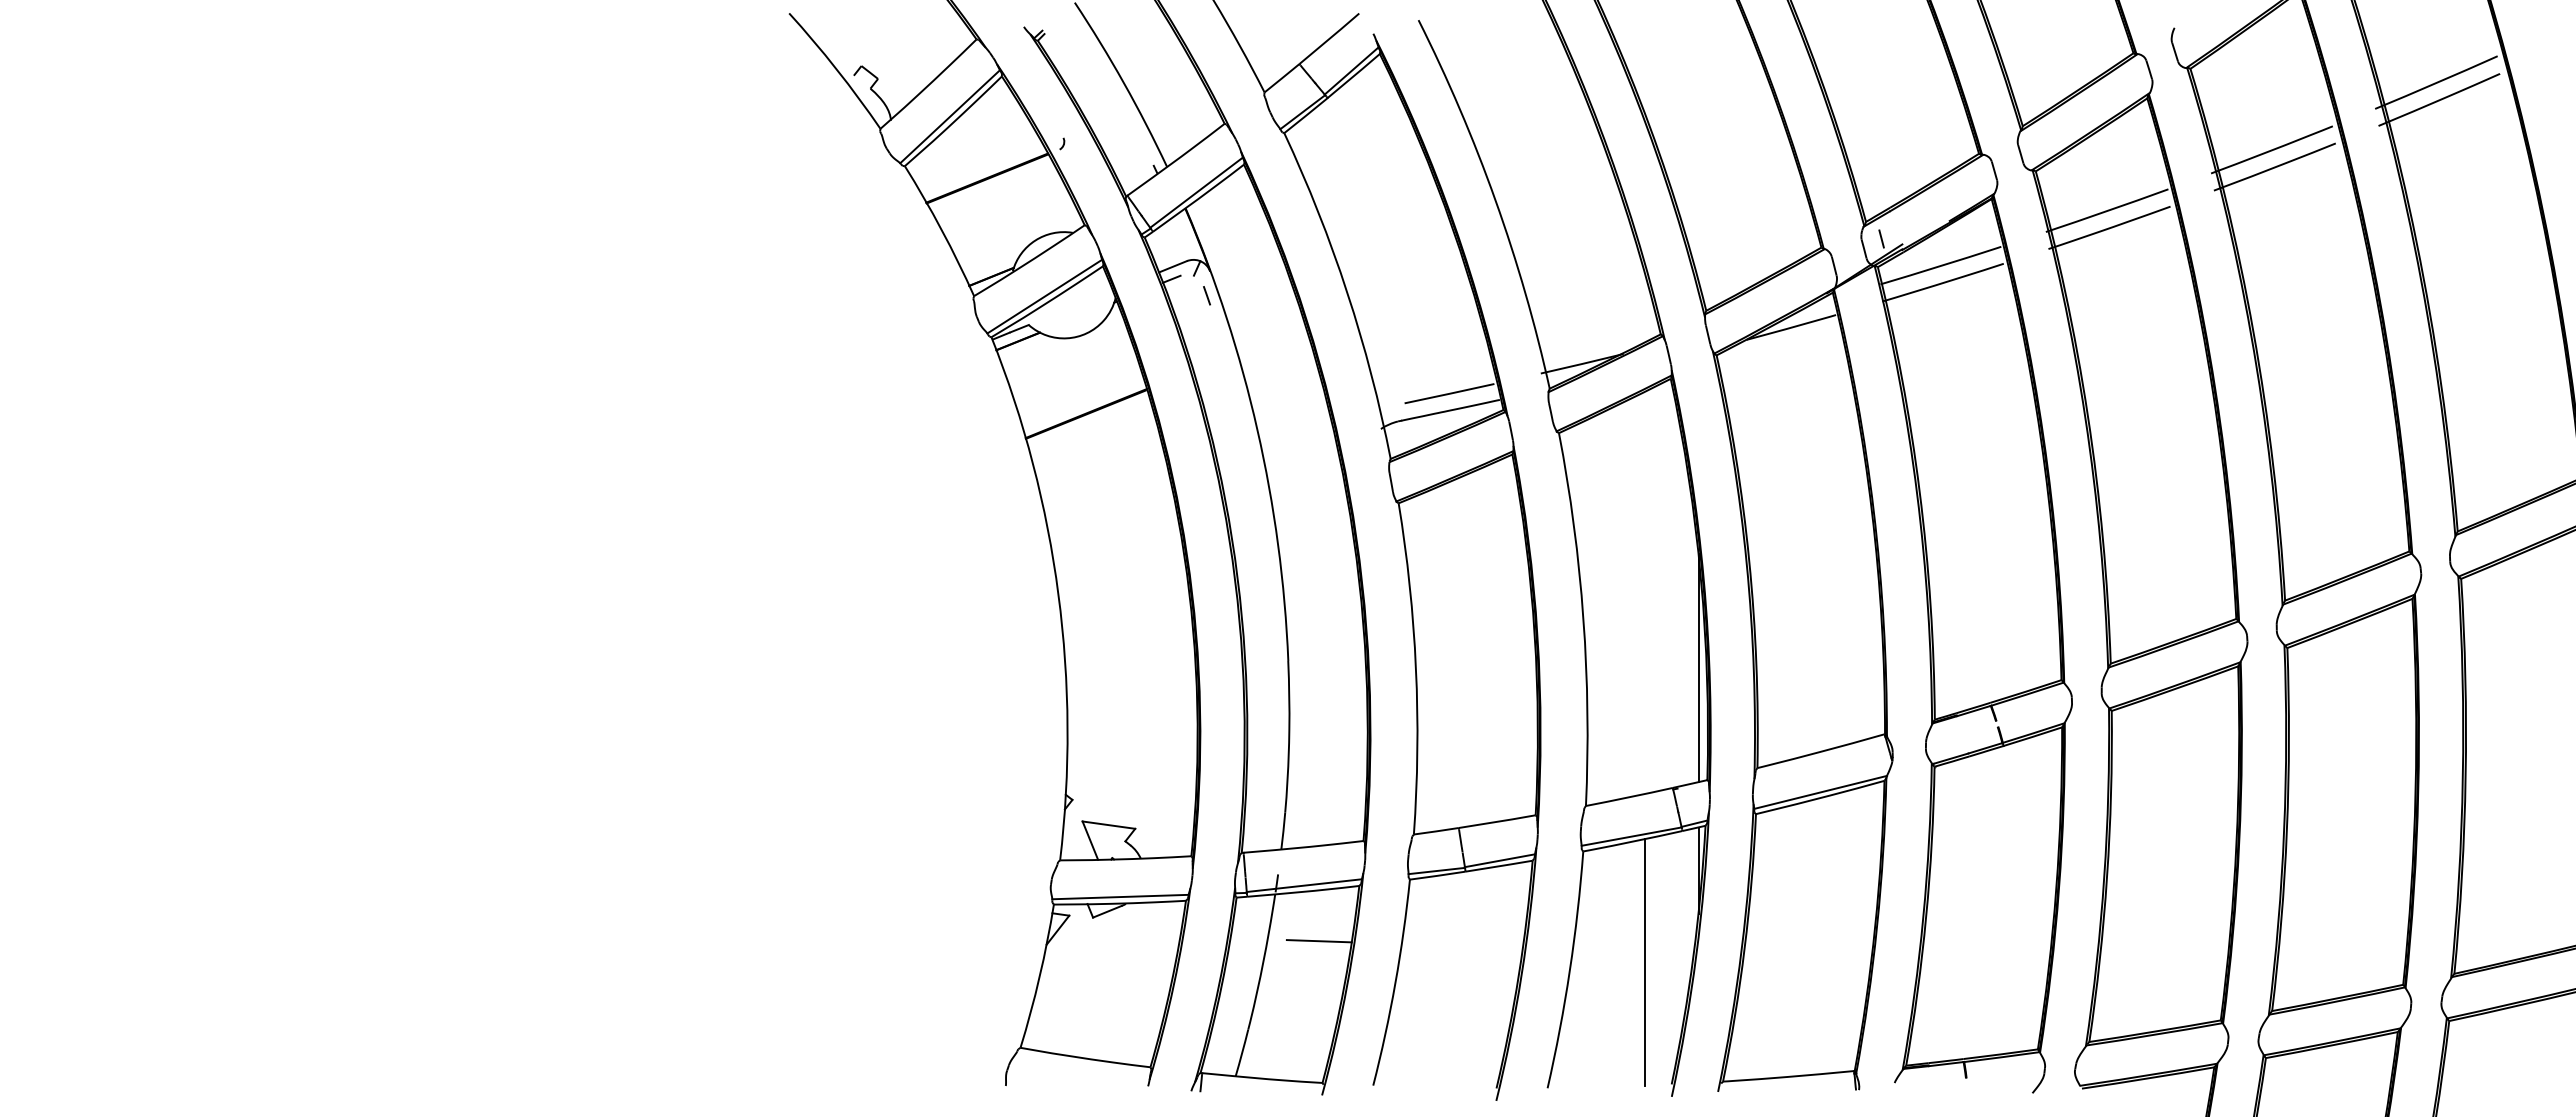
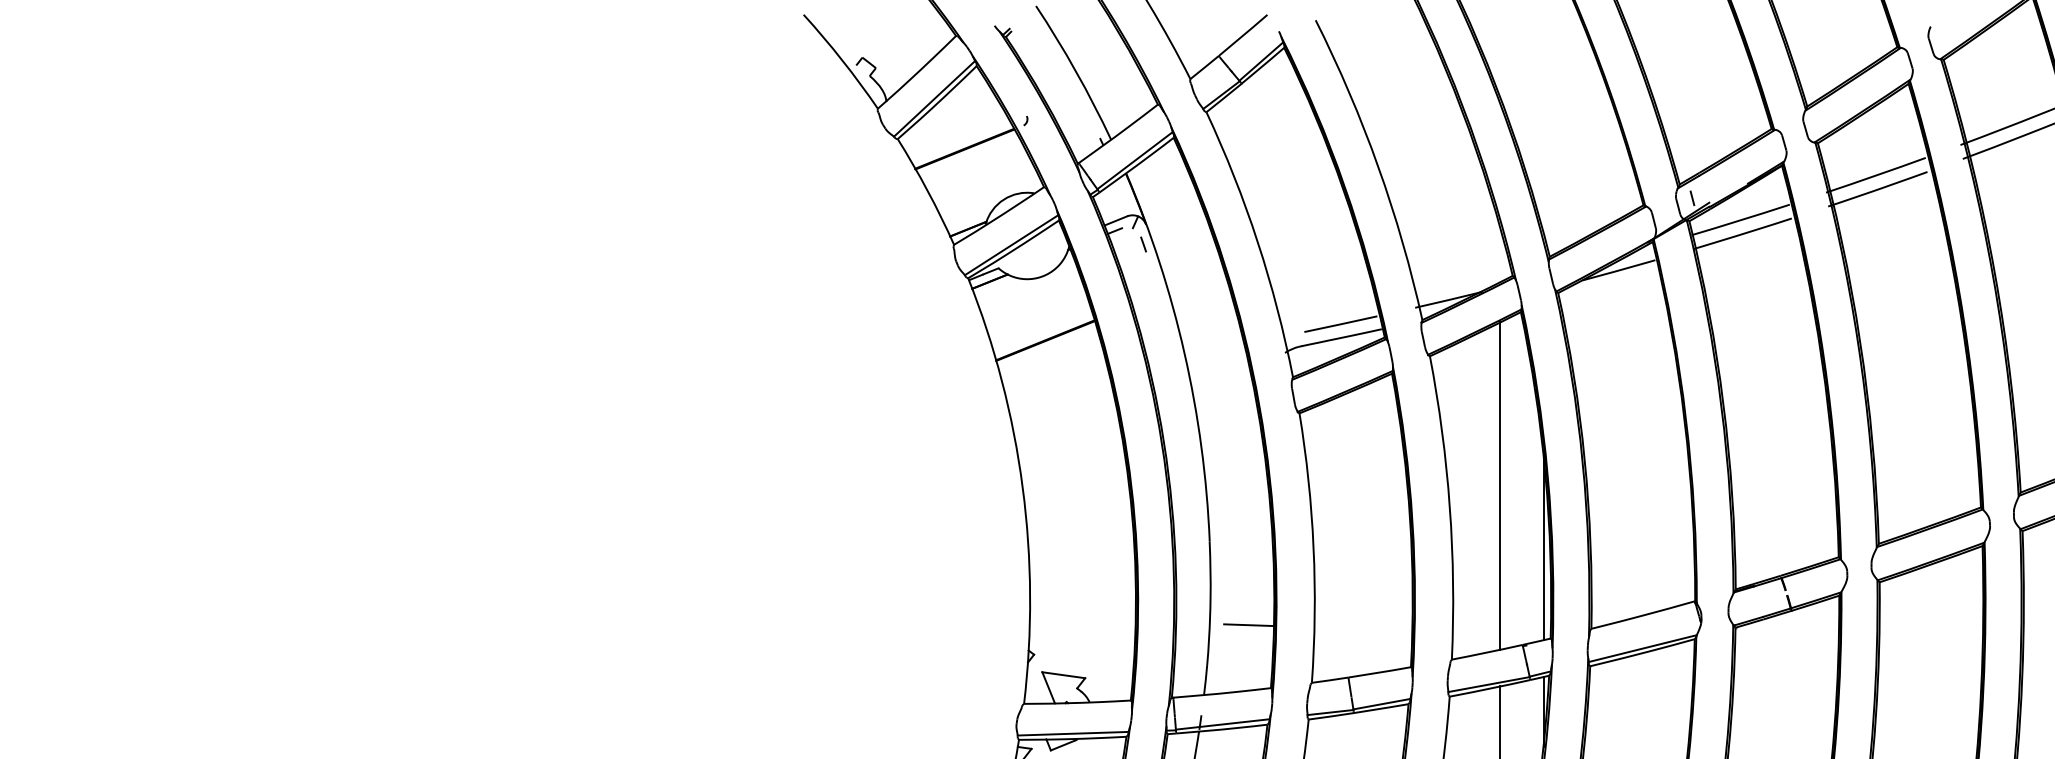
line: (1645, 592) -> (1500, 485), added
line: (1336, 763) -> (1248, 625), added

